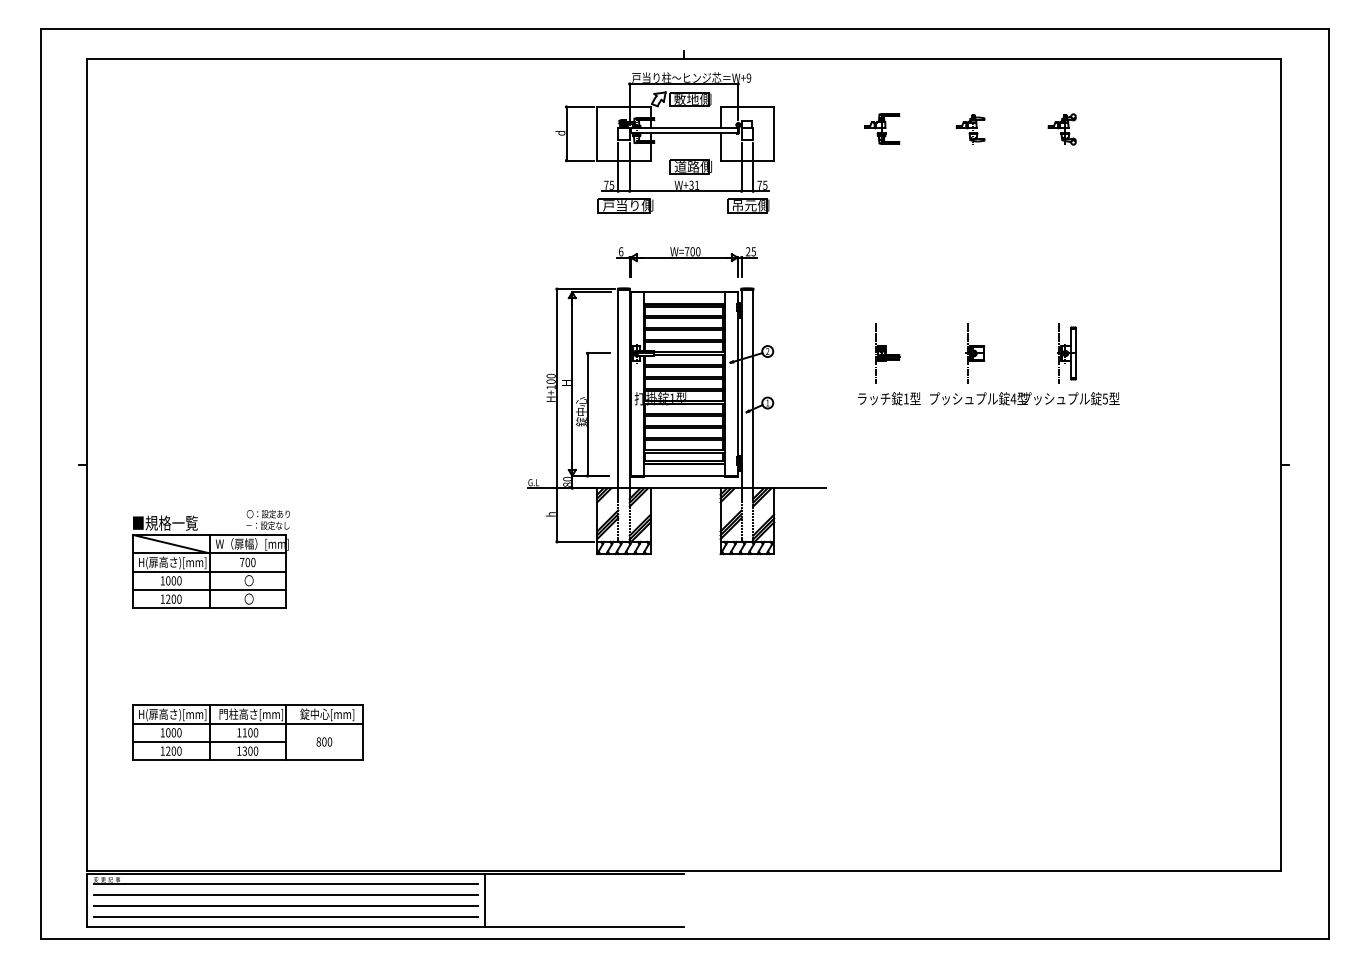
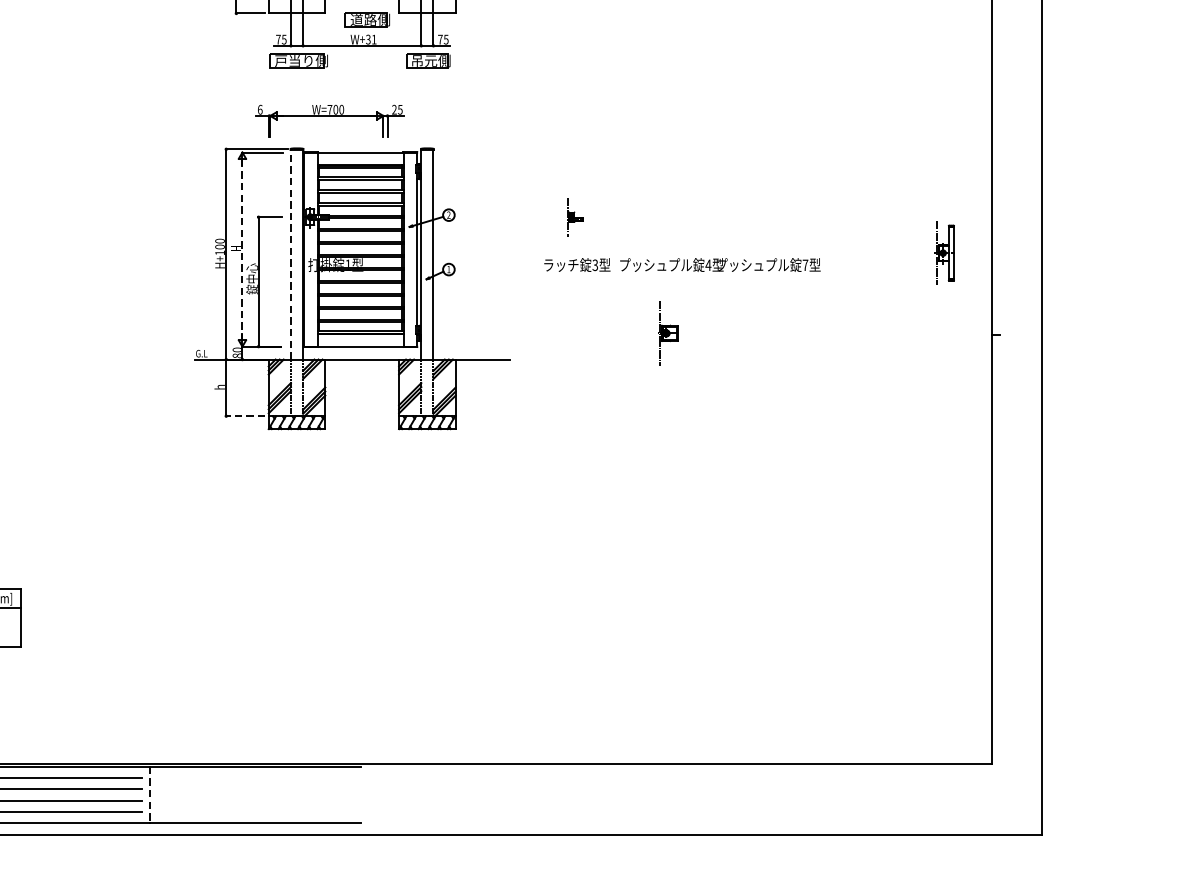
part: (686, 262) -> (329, 121), moved
part: (887, 353) -> (575, 217), size x0.6
part: (975, 353) -> (668, 333), moved
part: (1066, 353) -> (944, 253), moved
line: (572, 384) -> (242, 249), solid -> dashed
line: (618, 388) -> (291, 254), solid -> dashed
text: (905, 398) -> (594, 264), 1 -> 3
text: (1104, 398) -> (804, 264), 5 -> 7
line: (575, 541) -> (245, 415), solid -> dashed
line: (485, 900) -> (150, 795), solid -> dashed

